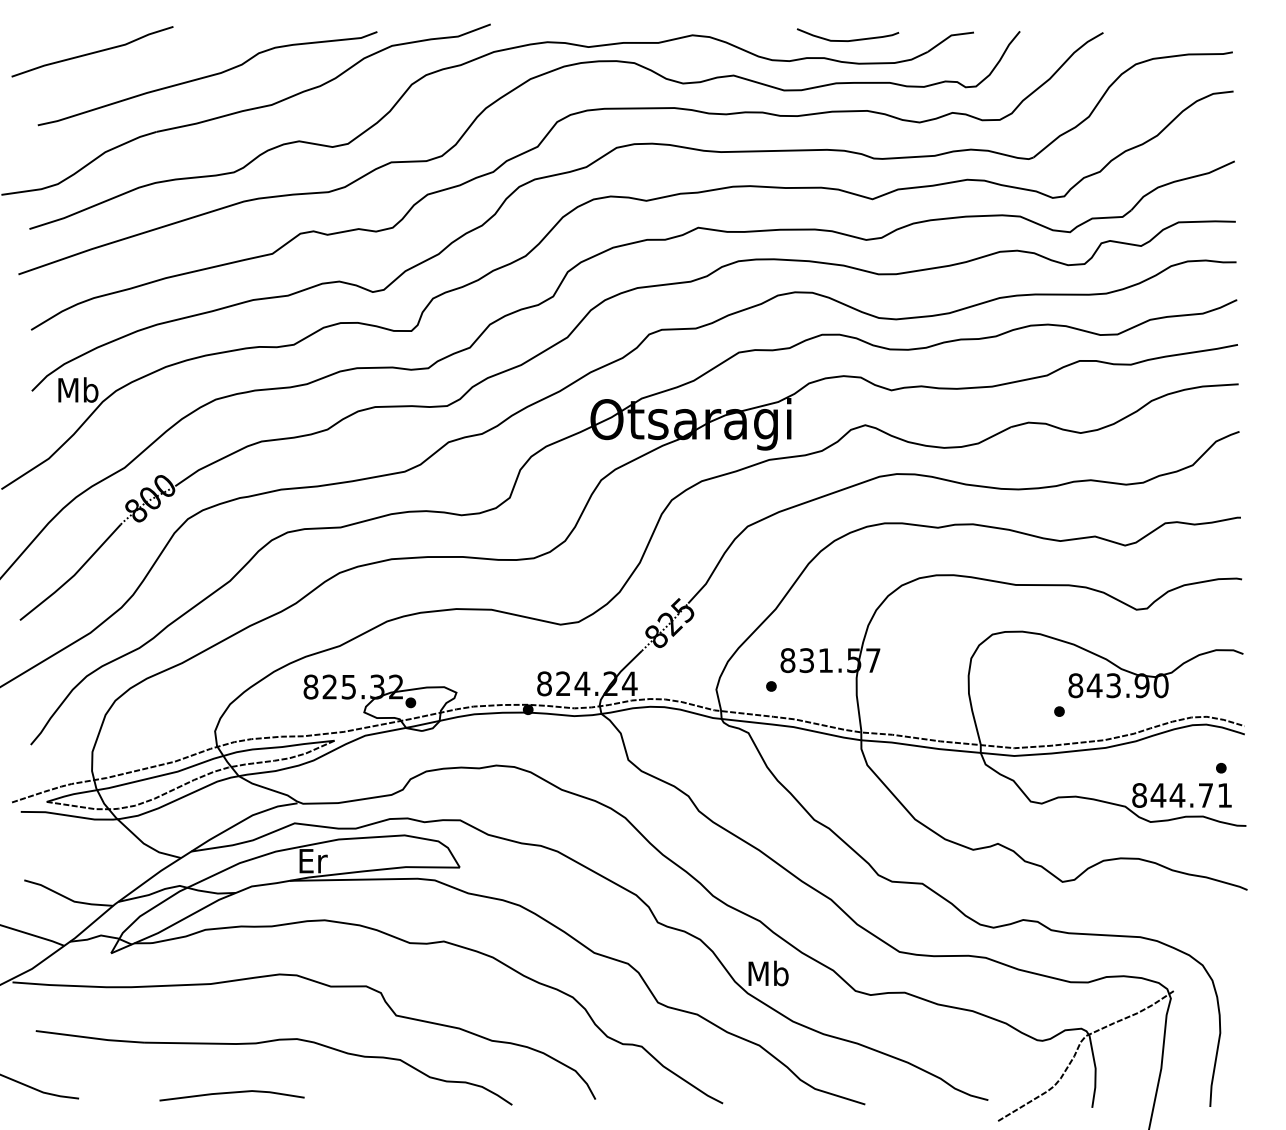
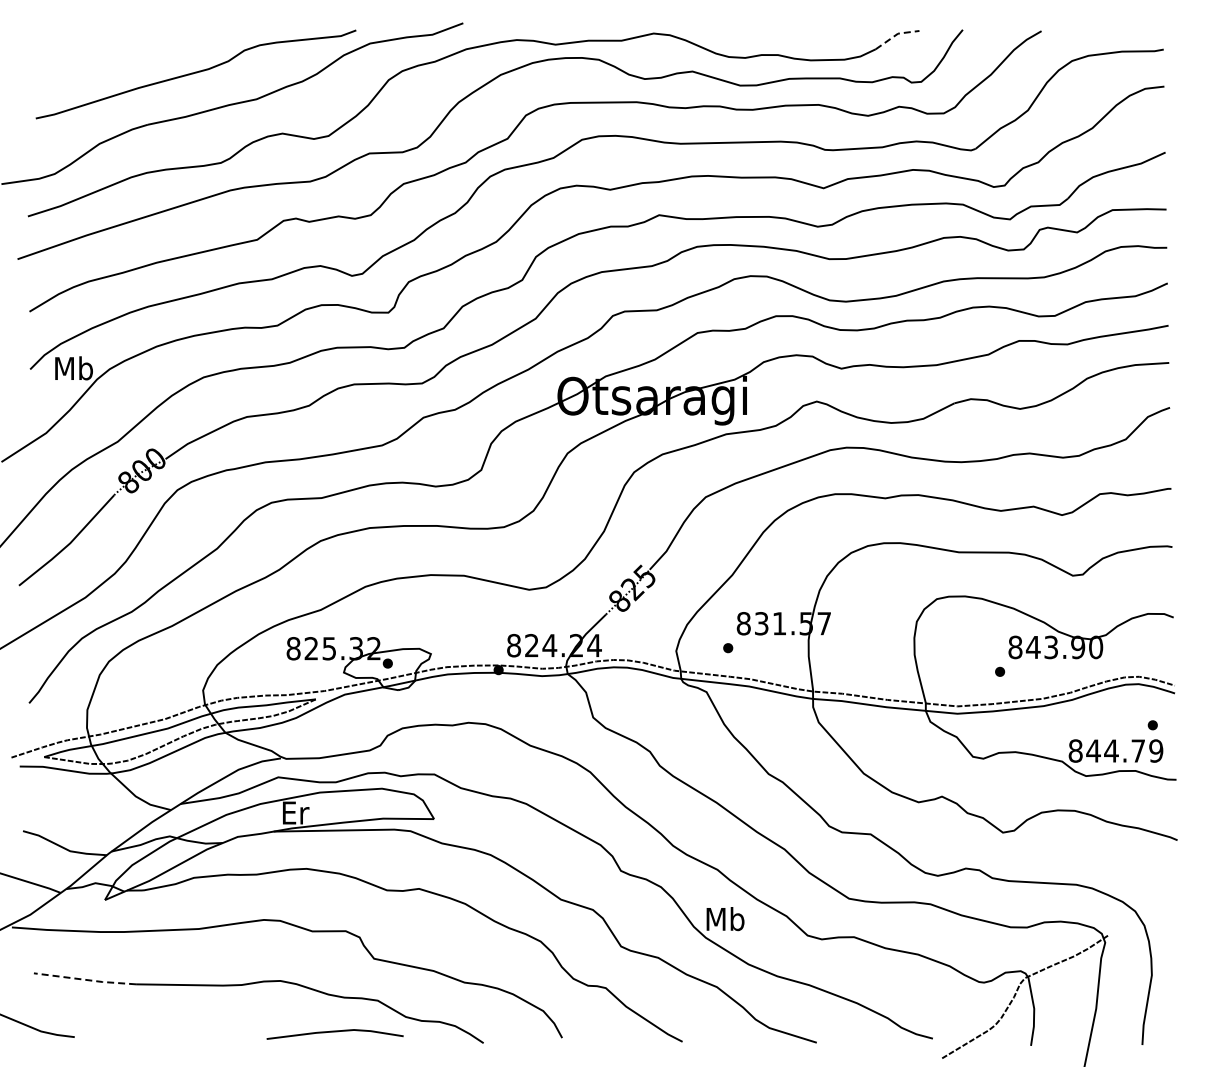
line: (949, 36) -> (896, 34), solid -> dashed
curve: (850, 39) -> (802, 37), removed
line: (92, 52) -> (87, 49), removed
text: (1225, 794) -> (1156, 750), 844.71 -> 844.79
line: (90, 1037) -> (85, 979), solid -> dashed
line: (231, 1093) -> (334, 1032), moved

